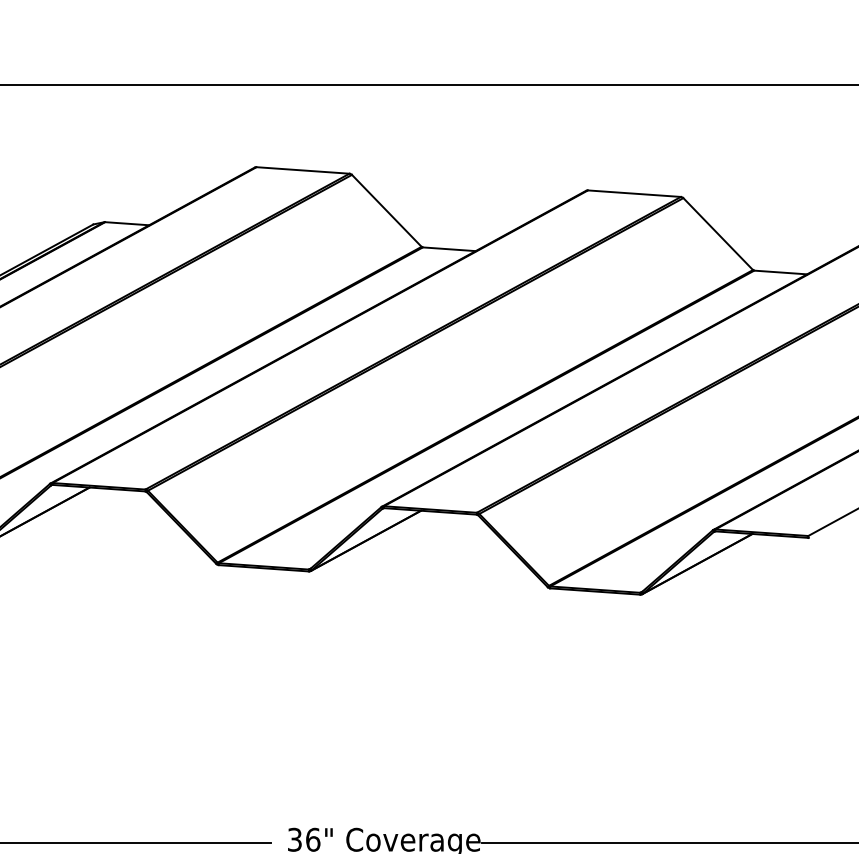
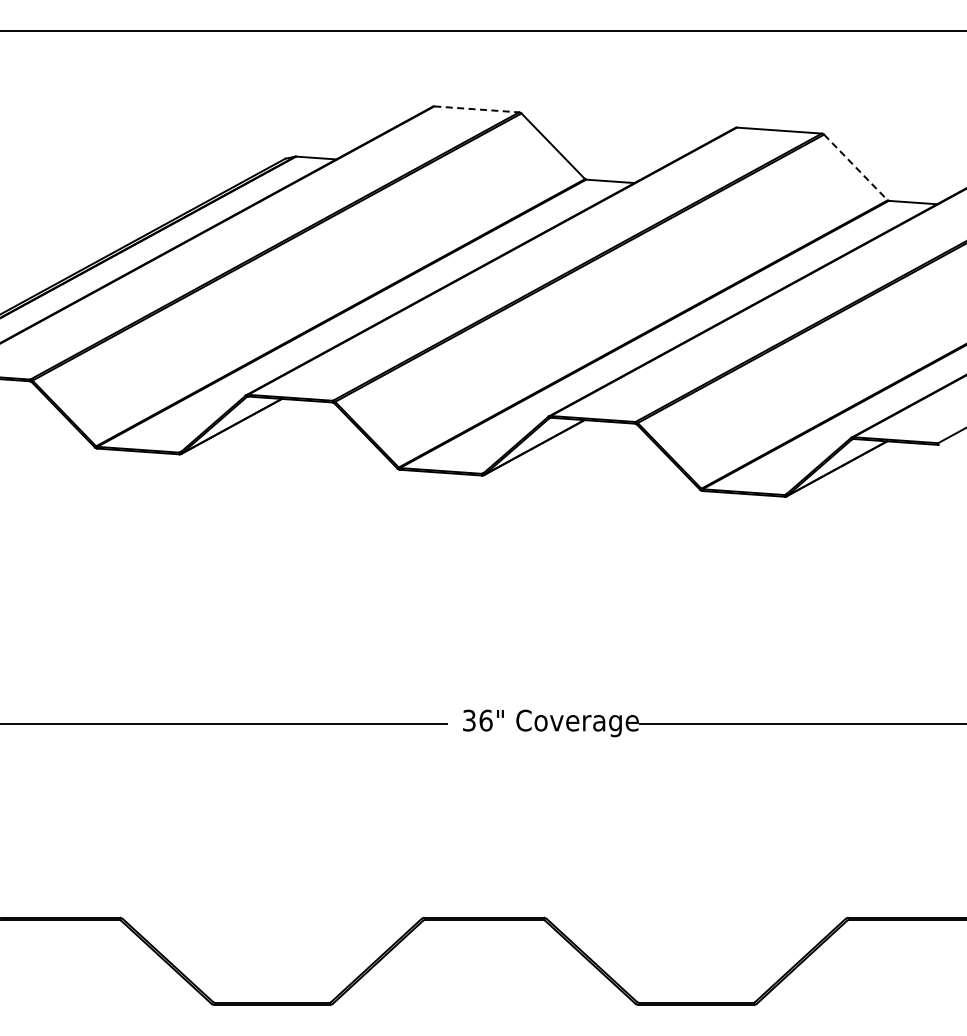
line: (302, 170) -> (476, 109), solid -> dashed
line: (717, 234) -> (855, 167), solid -> dashed

